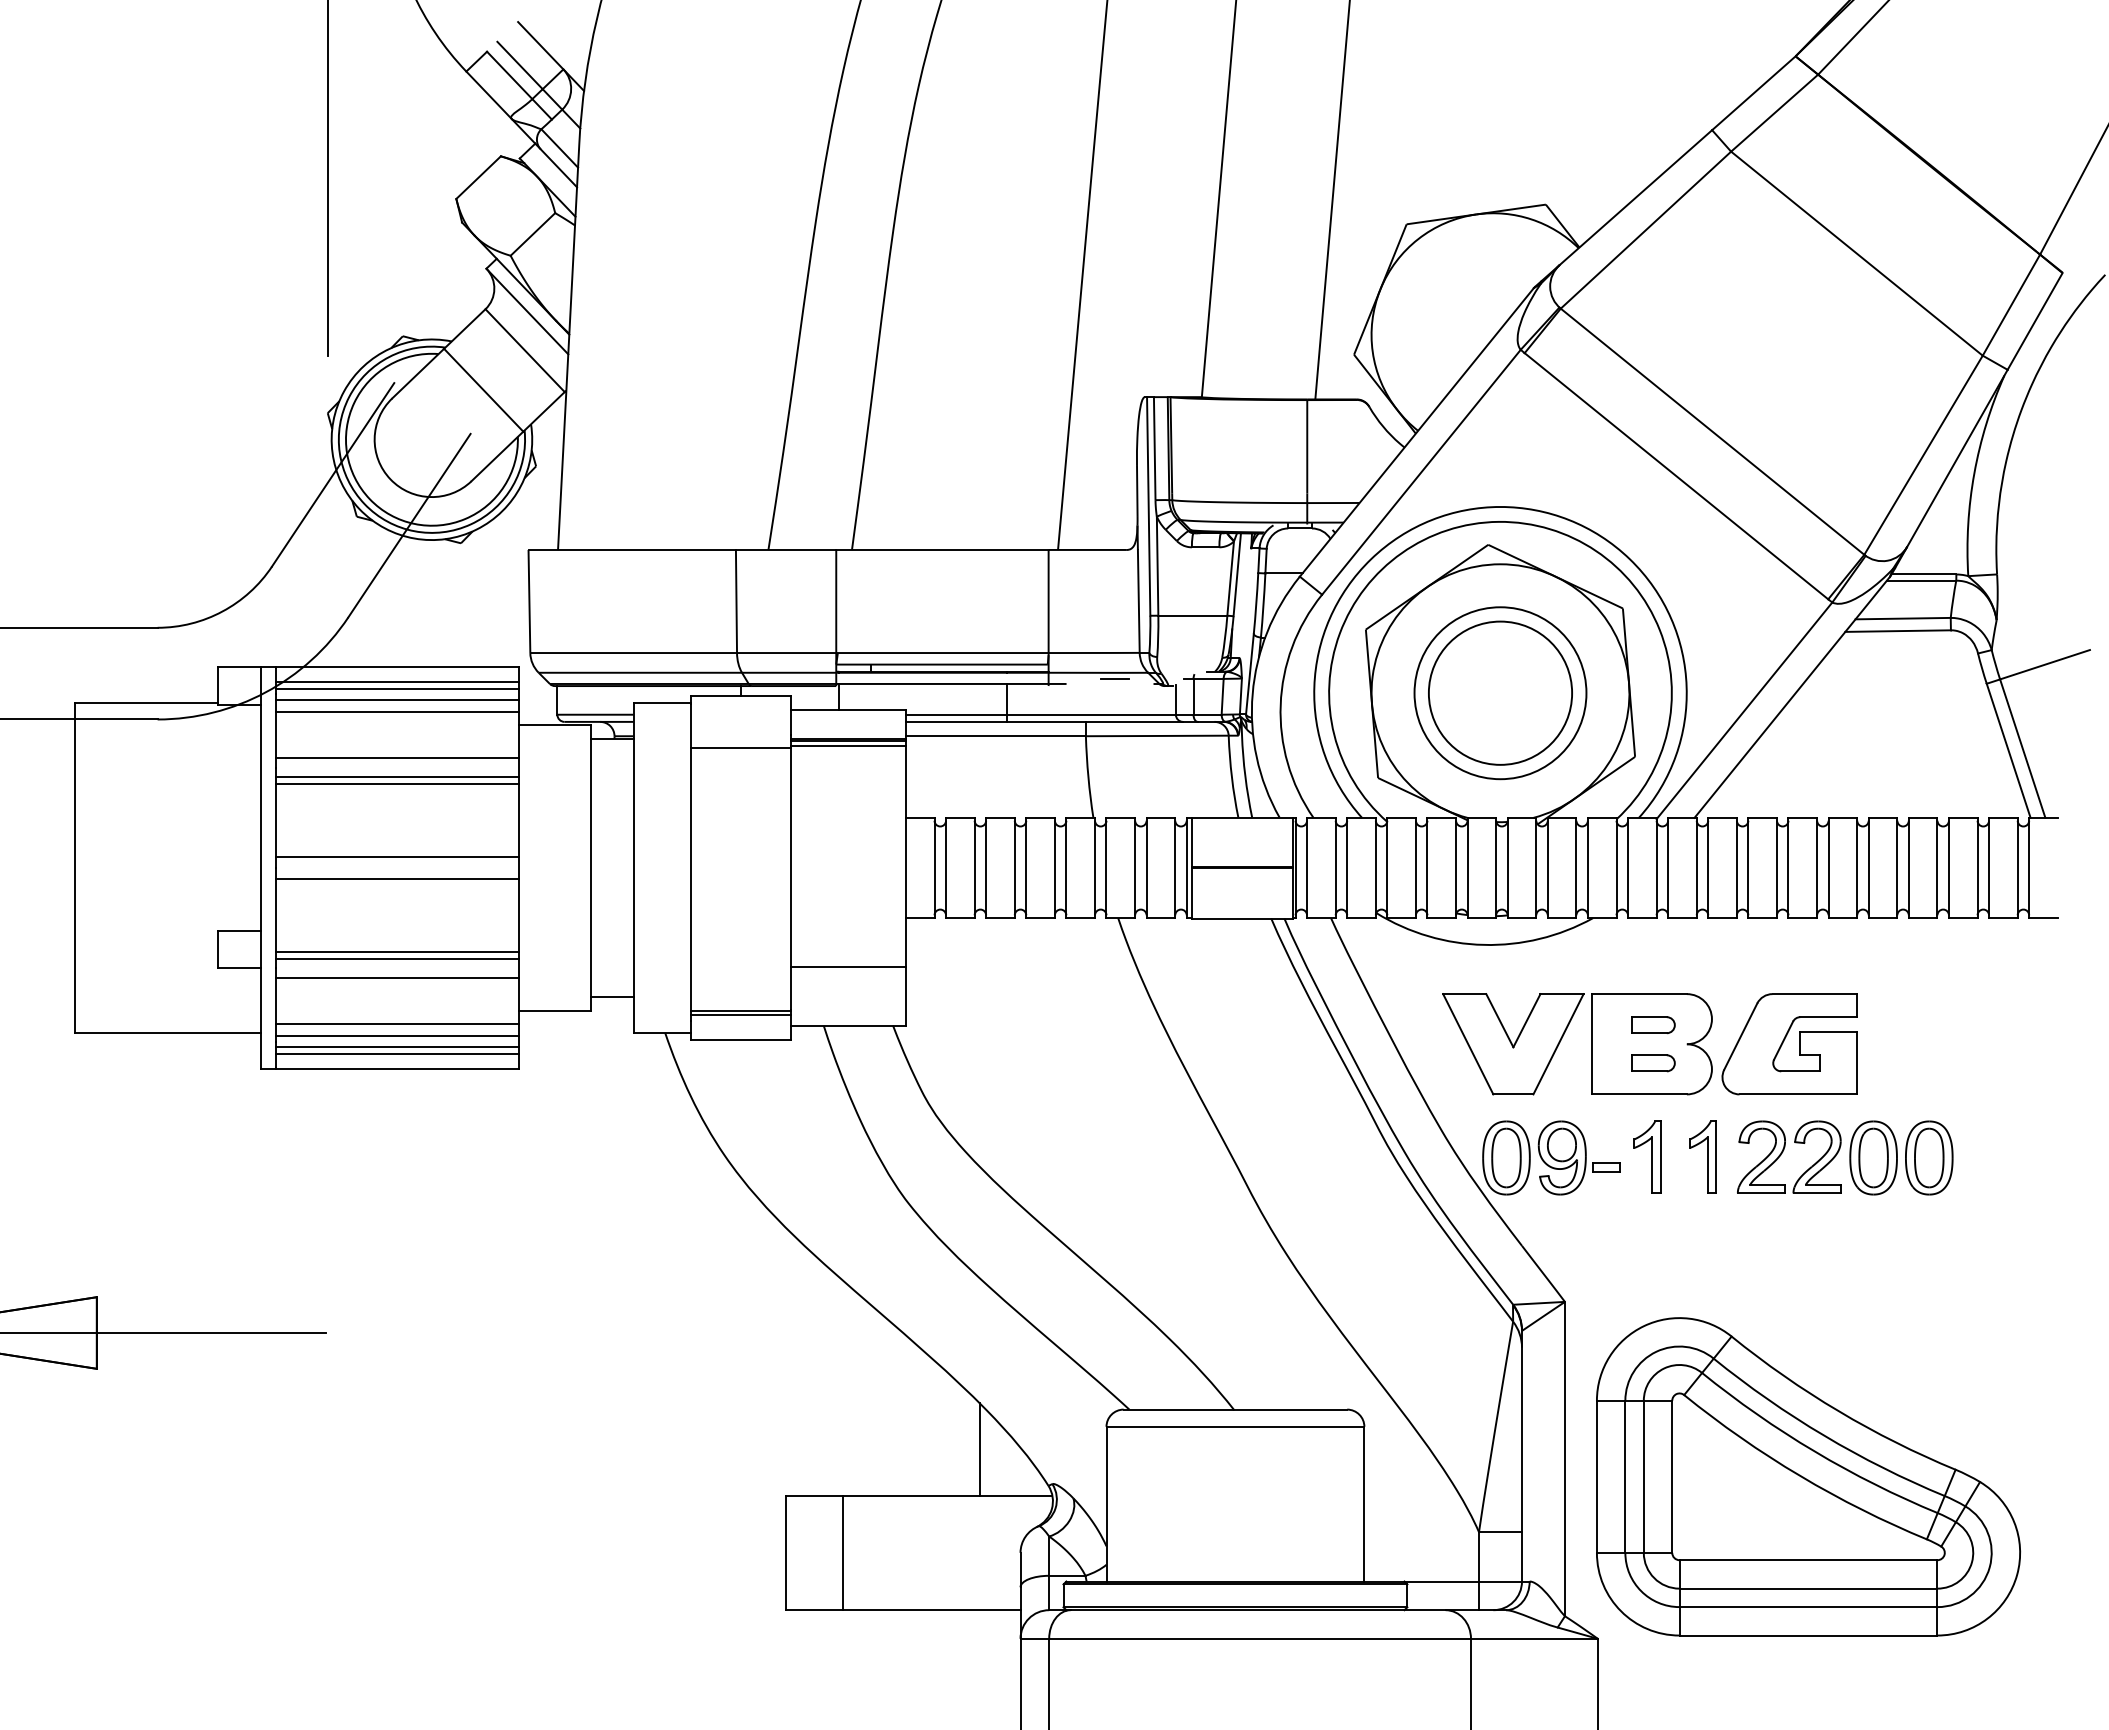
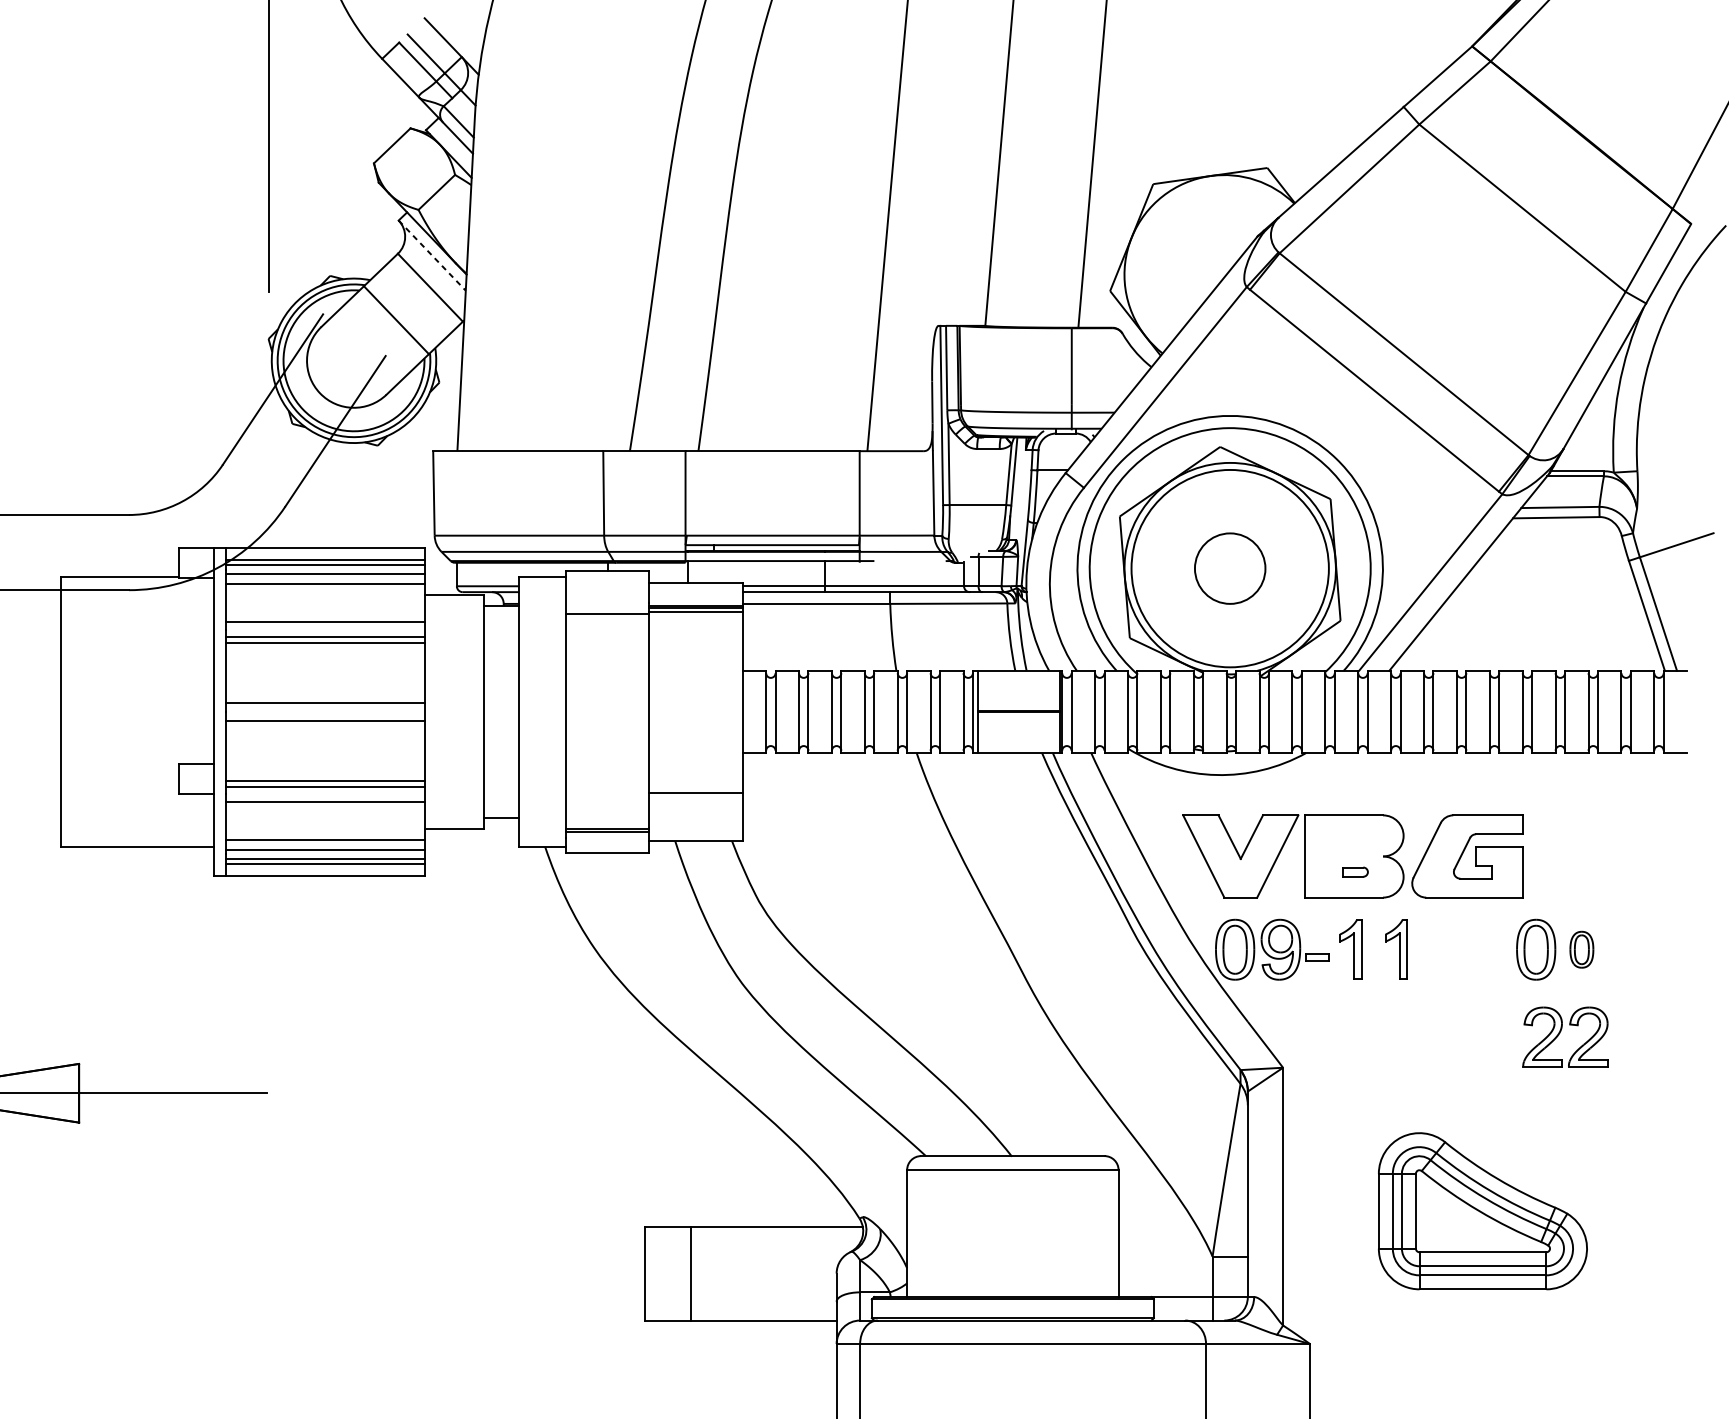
line: (527, 311) -> (432, 255), solid -> dashed
line: (1115, 678) -> (914, 556), removed
circle: (1500, 692) -> (1230, 568), size x0.6
circle: (1500, 693) -> (1230, 568), size x1.4
part: (1653, 1025) -> (1355, 841), removed
part: (1653, 1063) -> (1355, 872), size x0.7
part: (1783, 1152) -> (1560, 1032), moved
part: (1929, 1157) -> (1582, 949), size x0.6
line: (979, 1449) -> (803, 1188), removed
part: (1808, 1476) -> (1482, 1210), size x0.6

